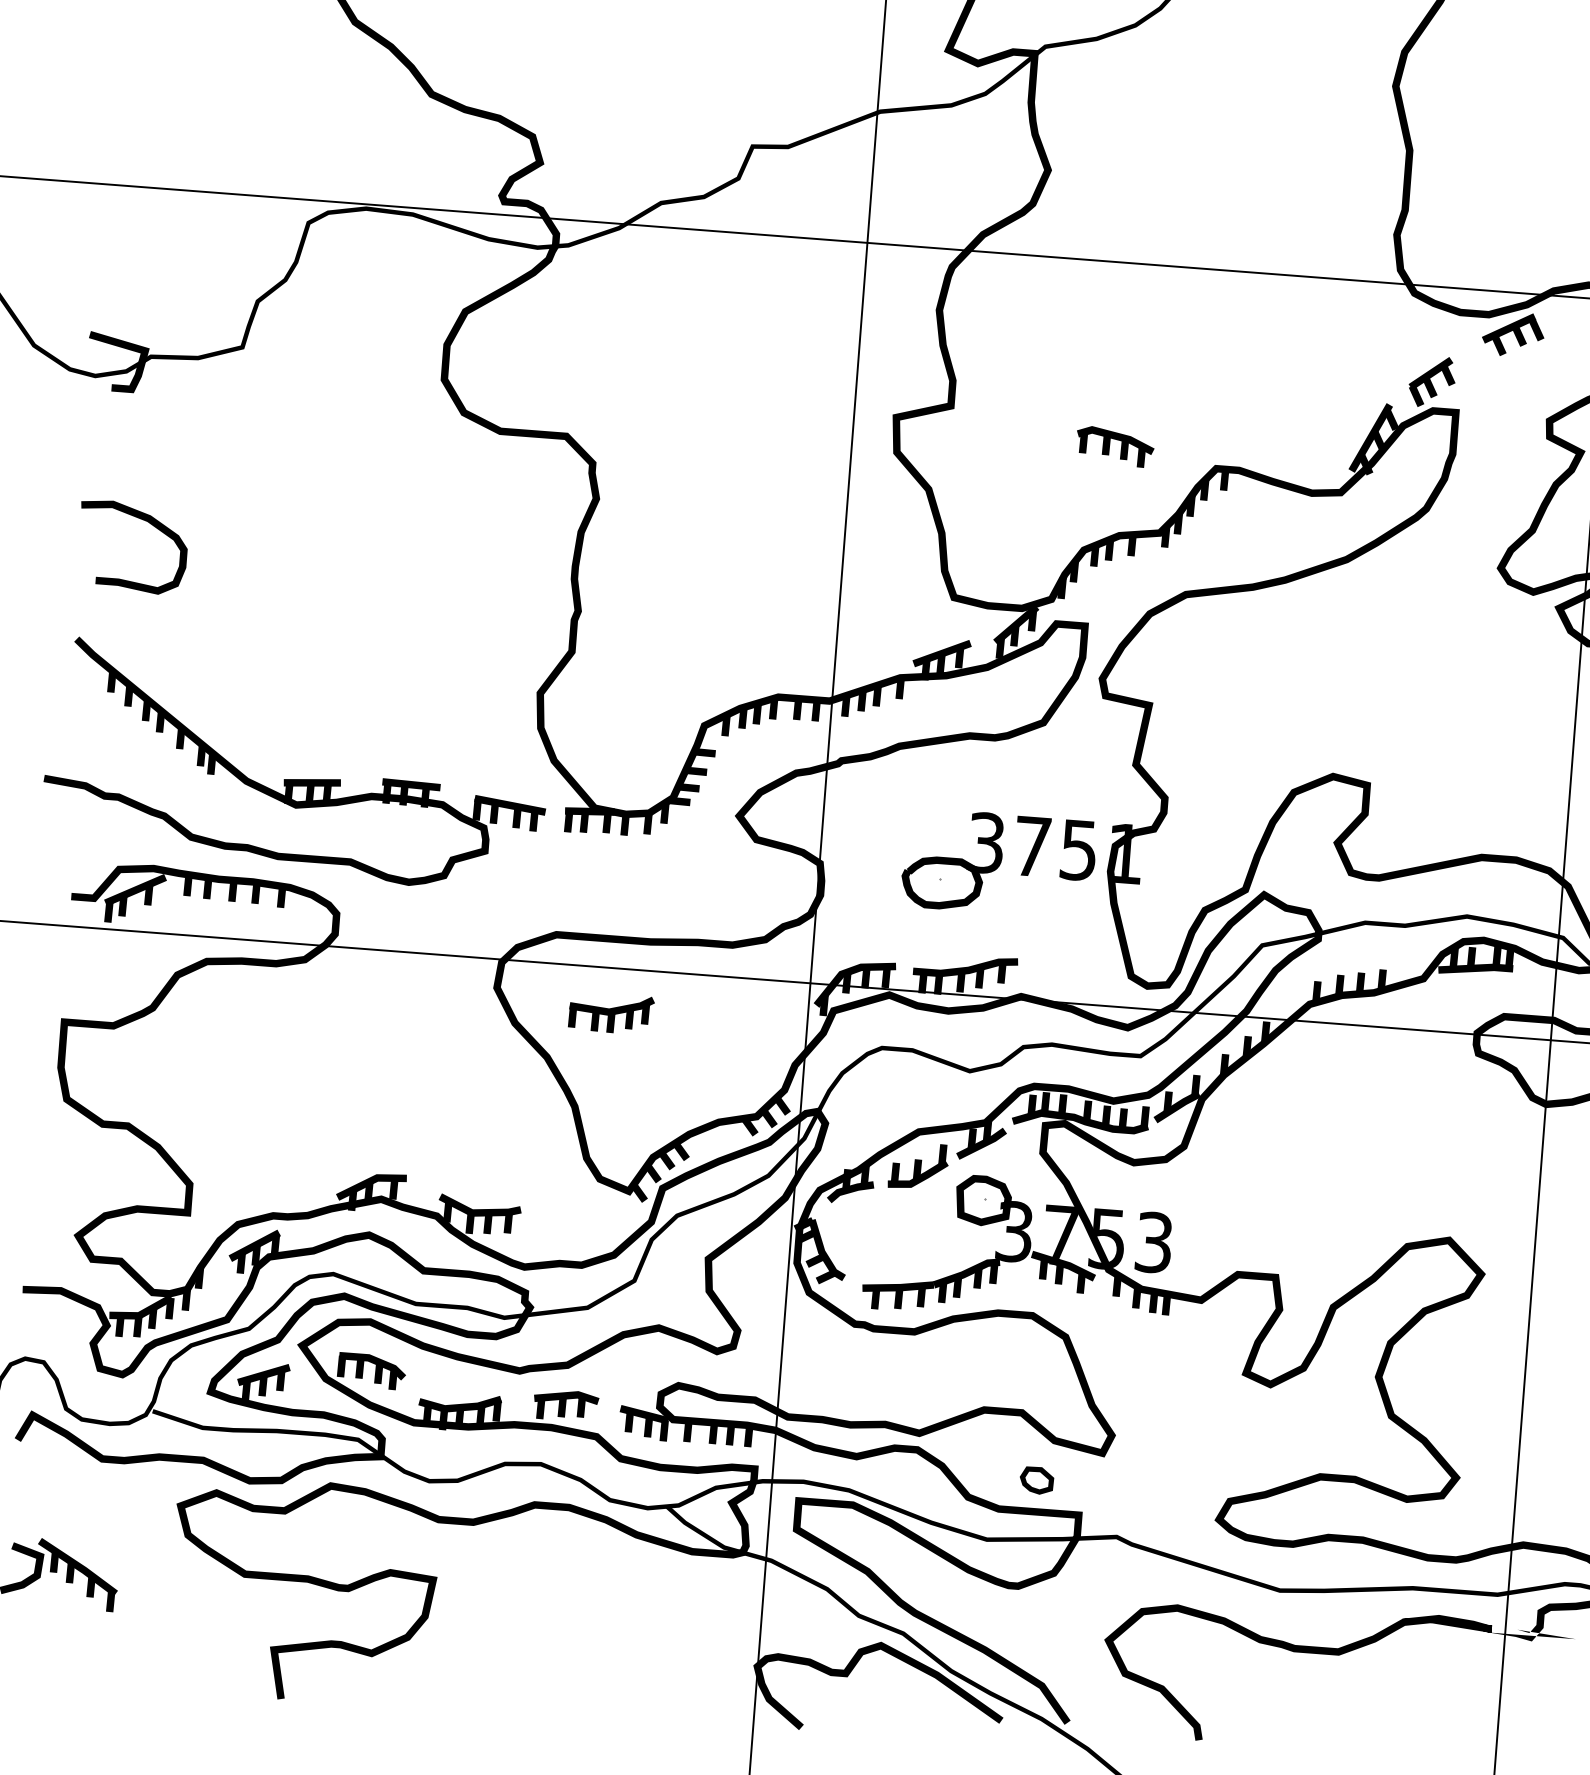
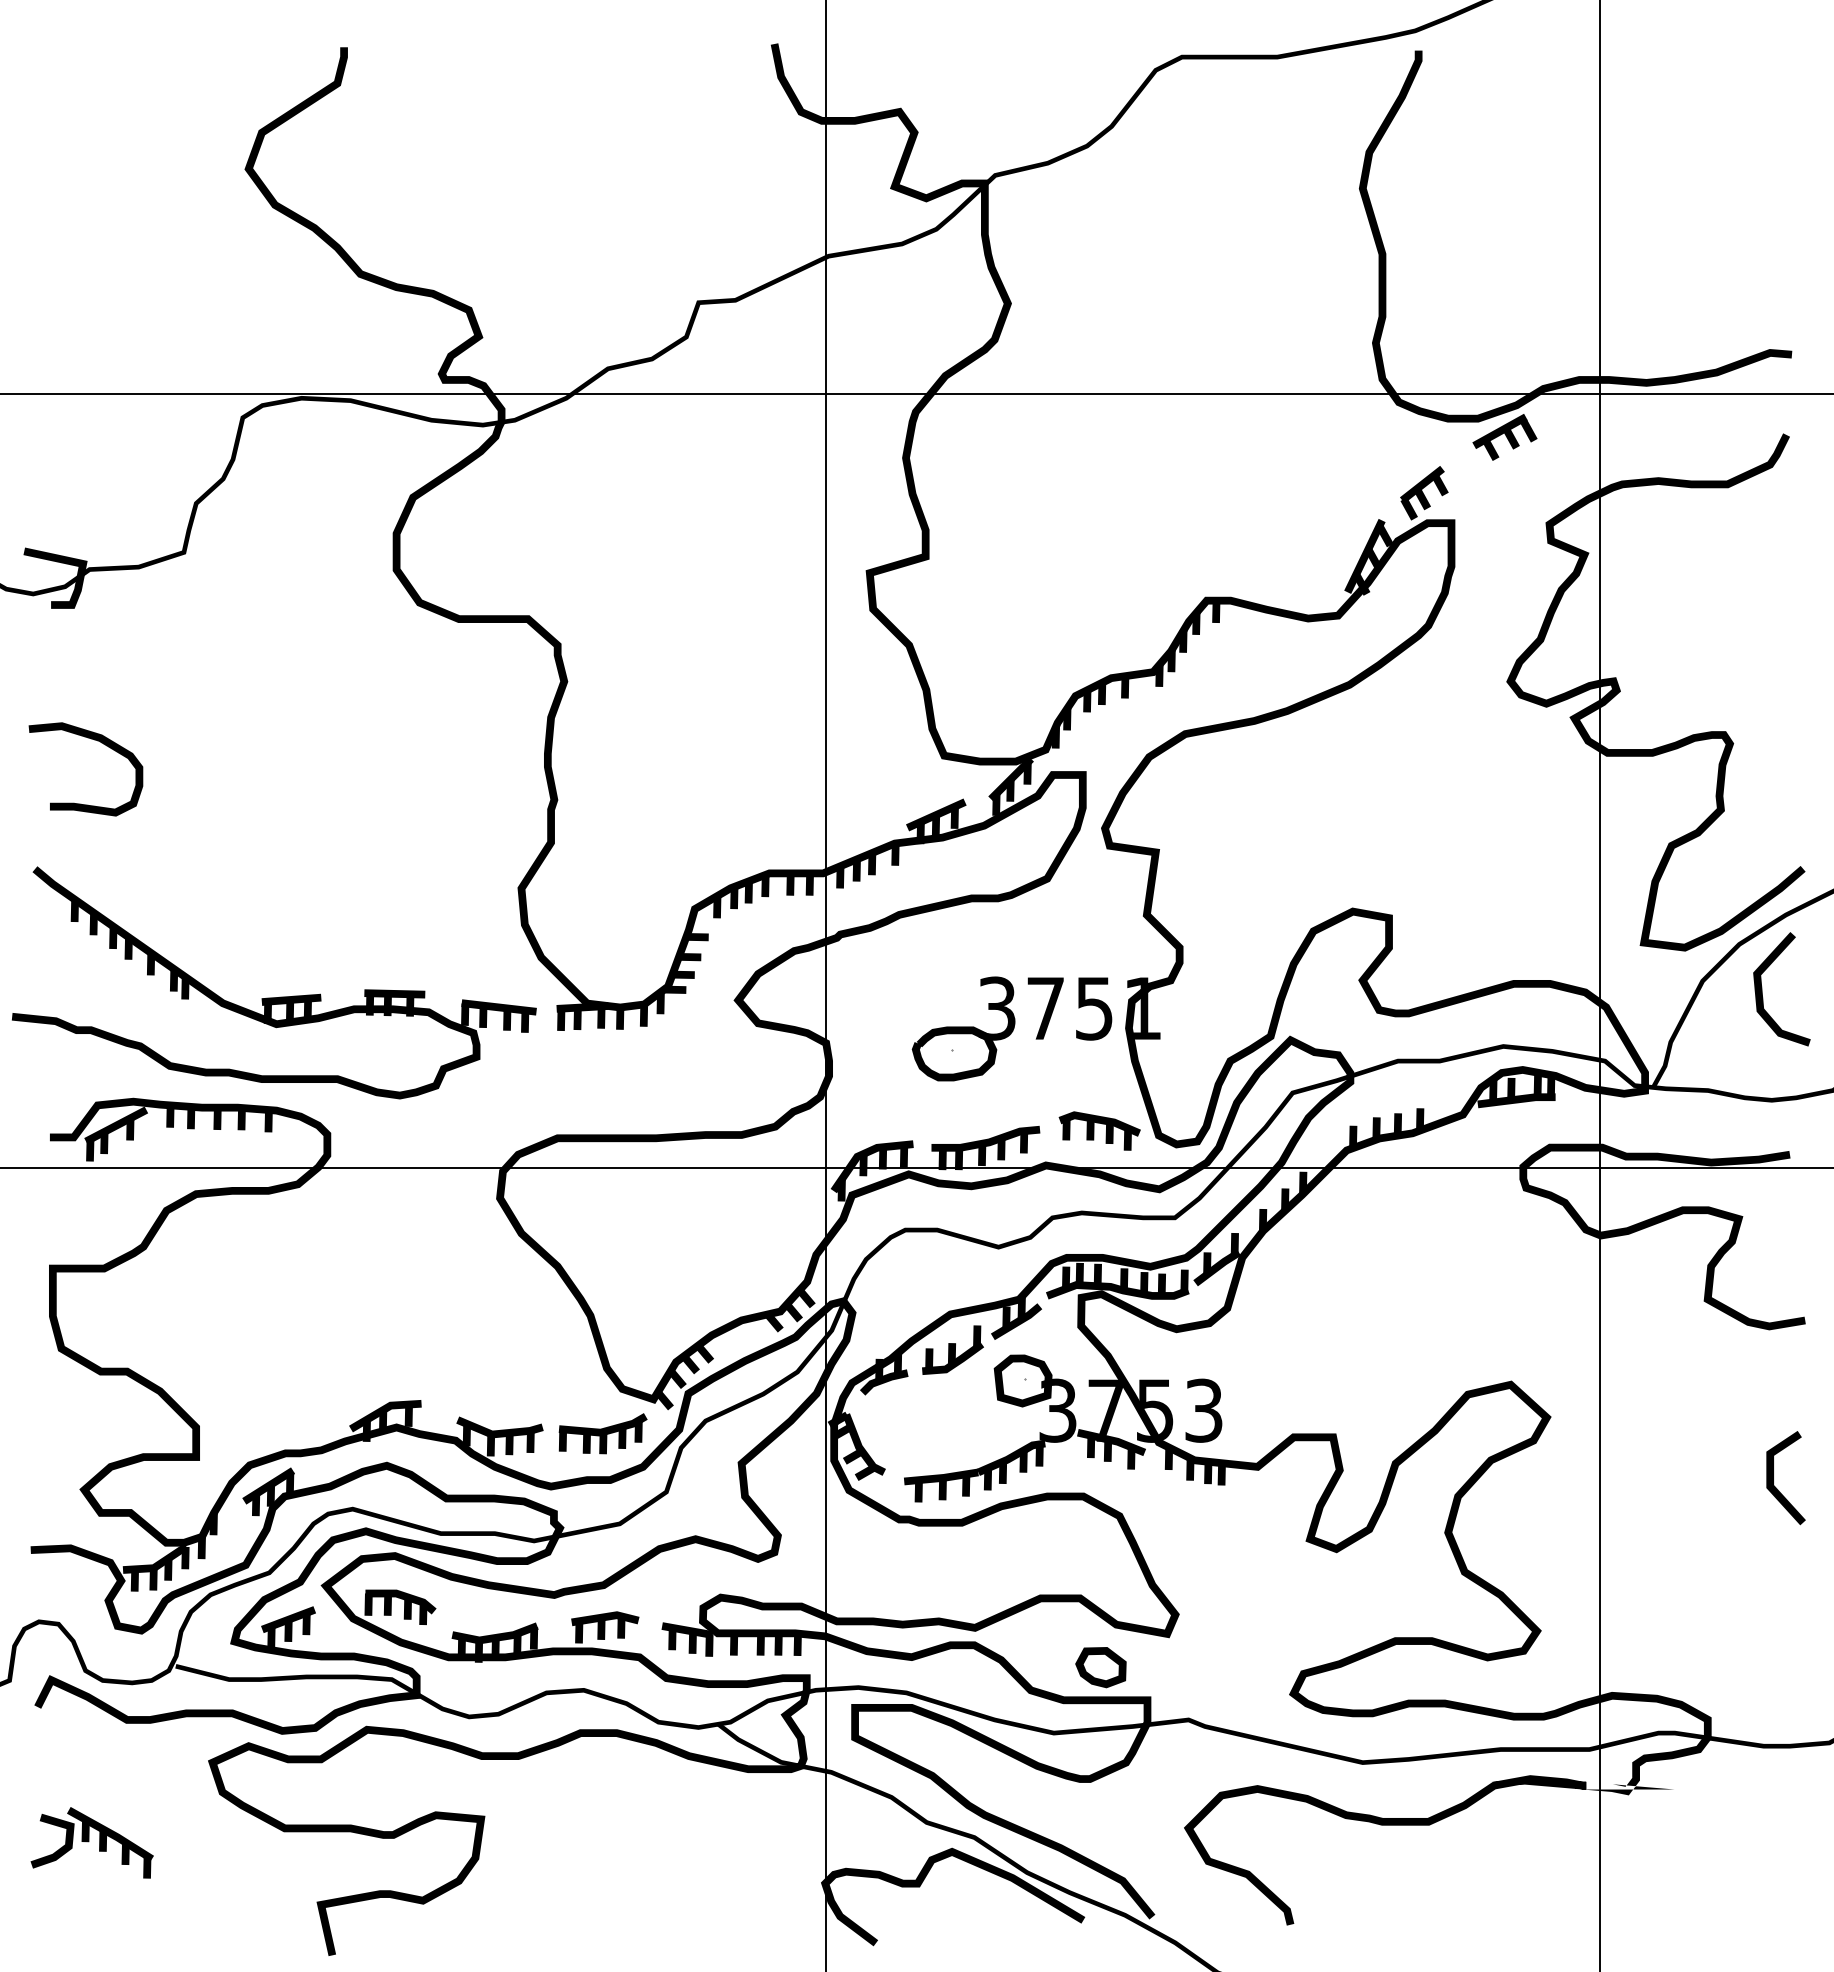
part: (1114, 446) -> (1099, 1130), moved
part: (610, 1013) -> (602, 1433), moved
part: (1036, 1480) -> (1100, 1667), size x1.43

